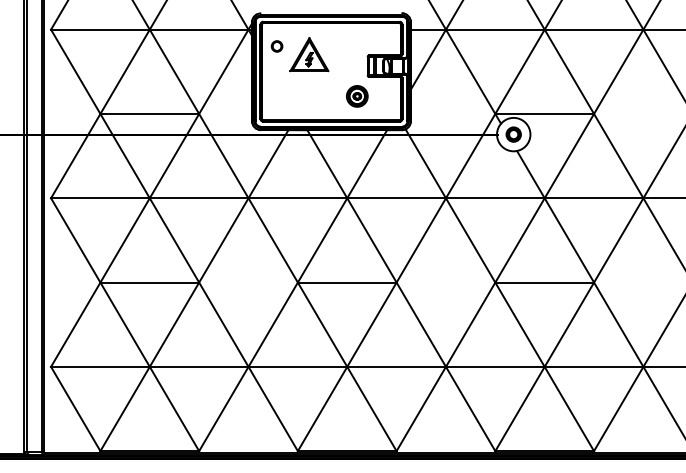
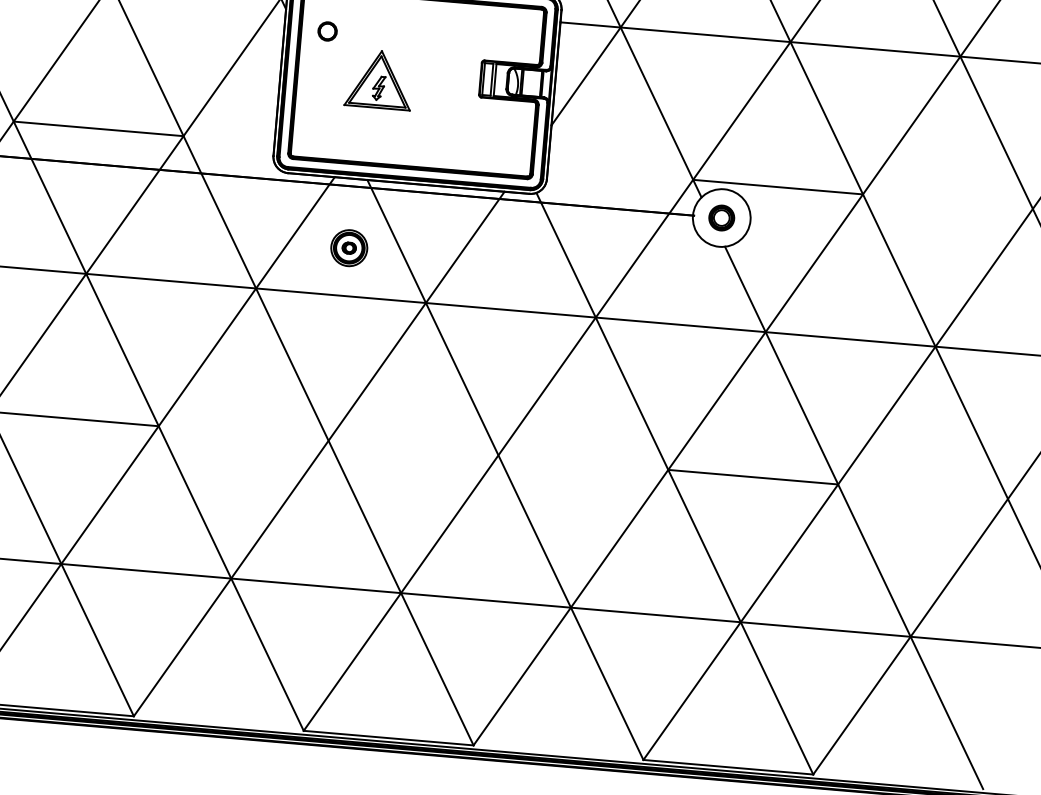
part: (309, 54) -> (379, 79), moved
part: (357, 96) -> (349, 248), moved
line: (346, 282) -> (412, 447), removed

